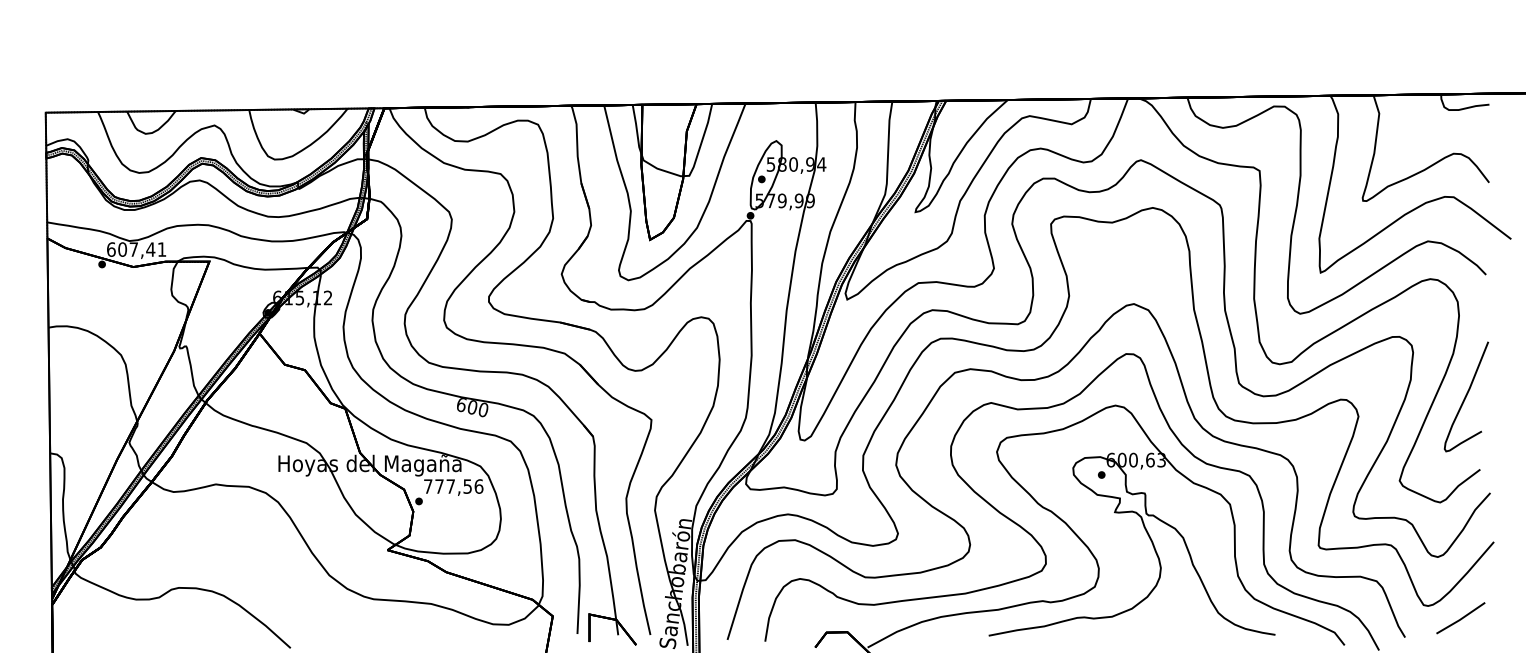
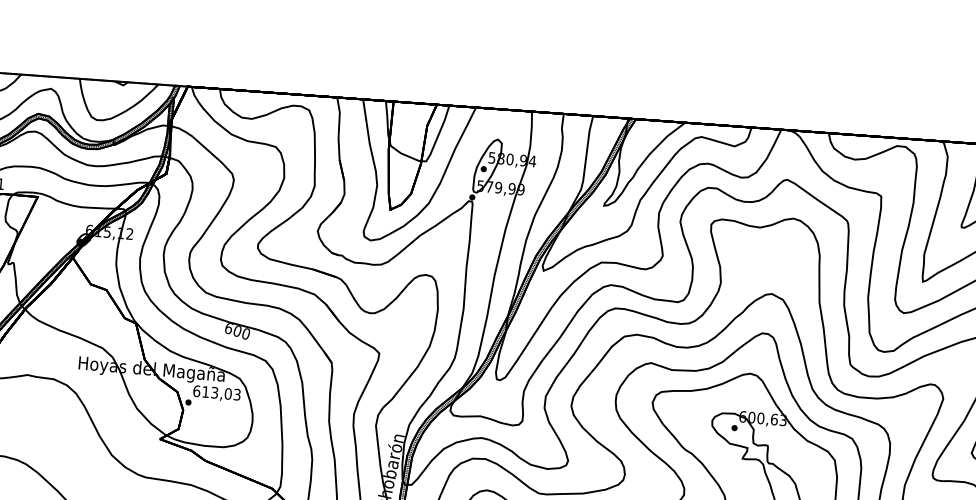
text: (453, 486) -> (216, 392), 777,56 -> 613,03

